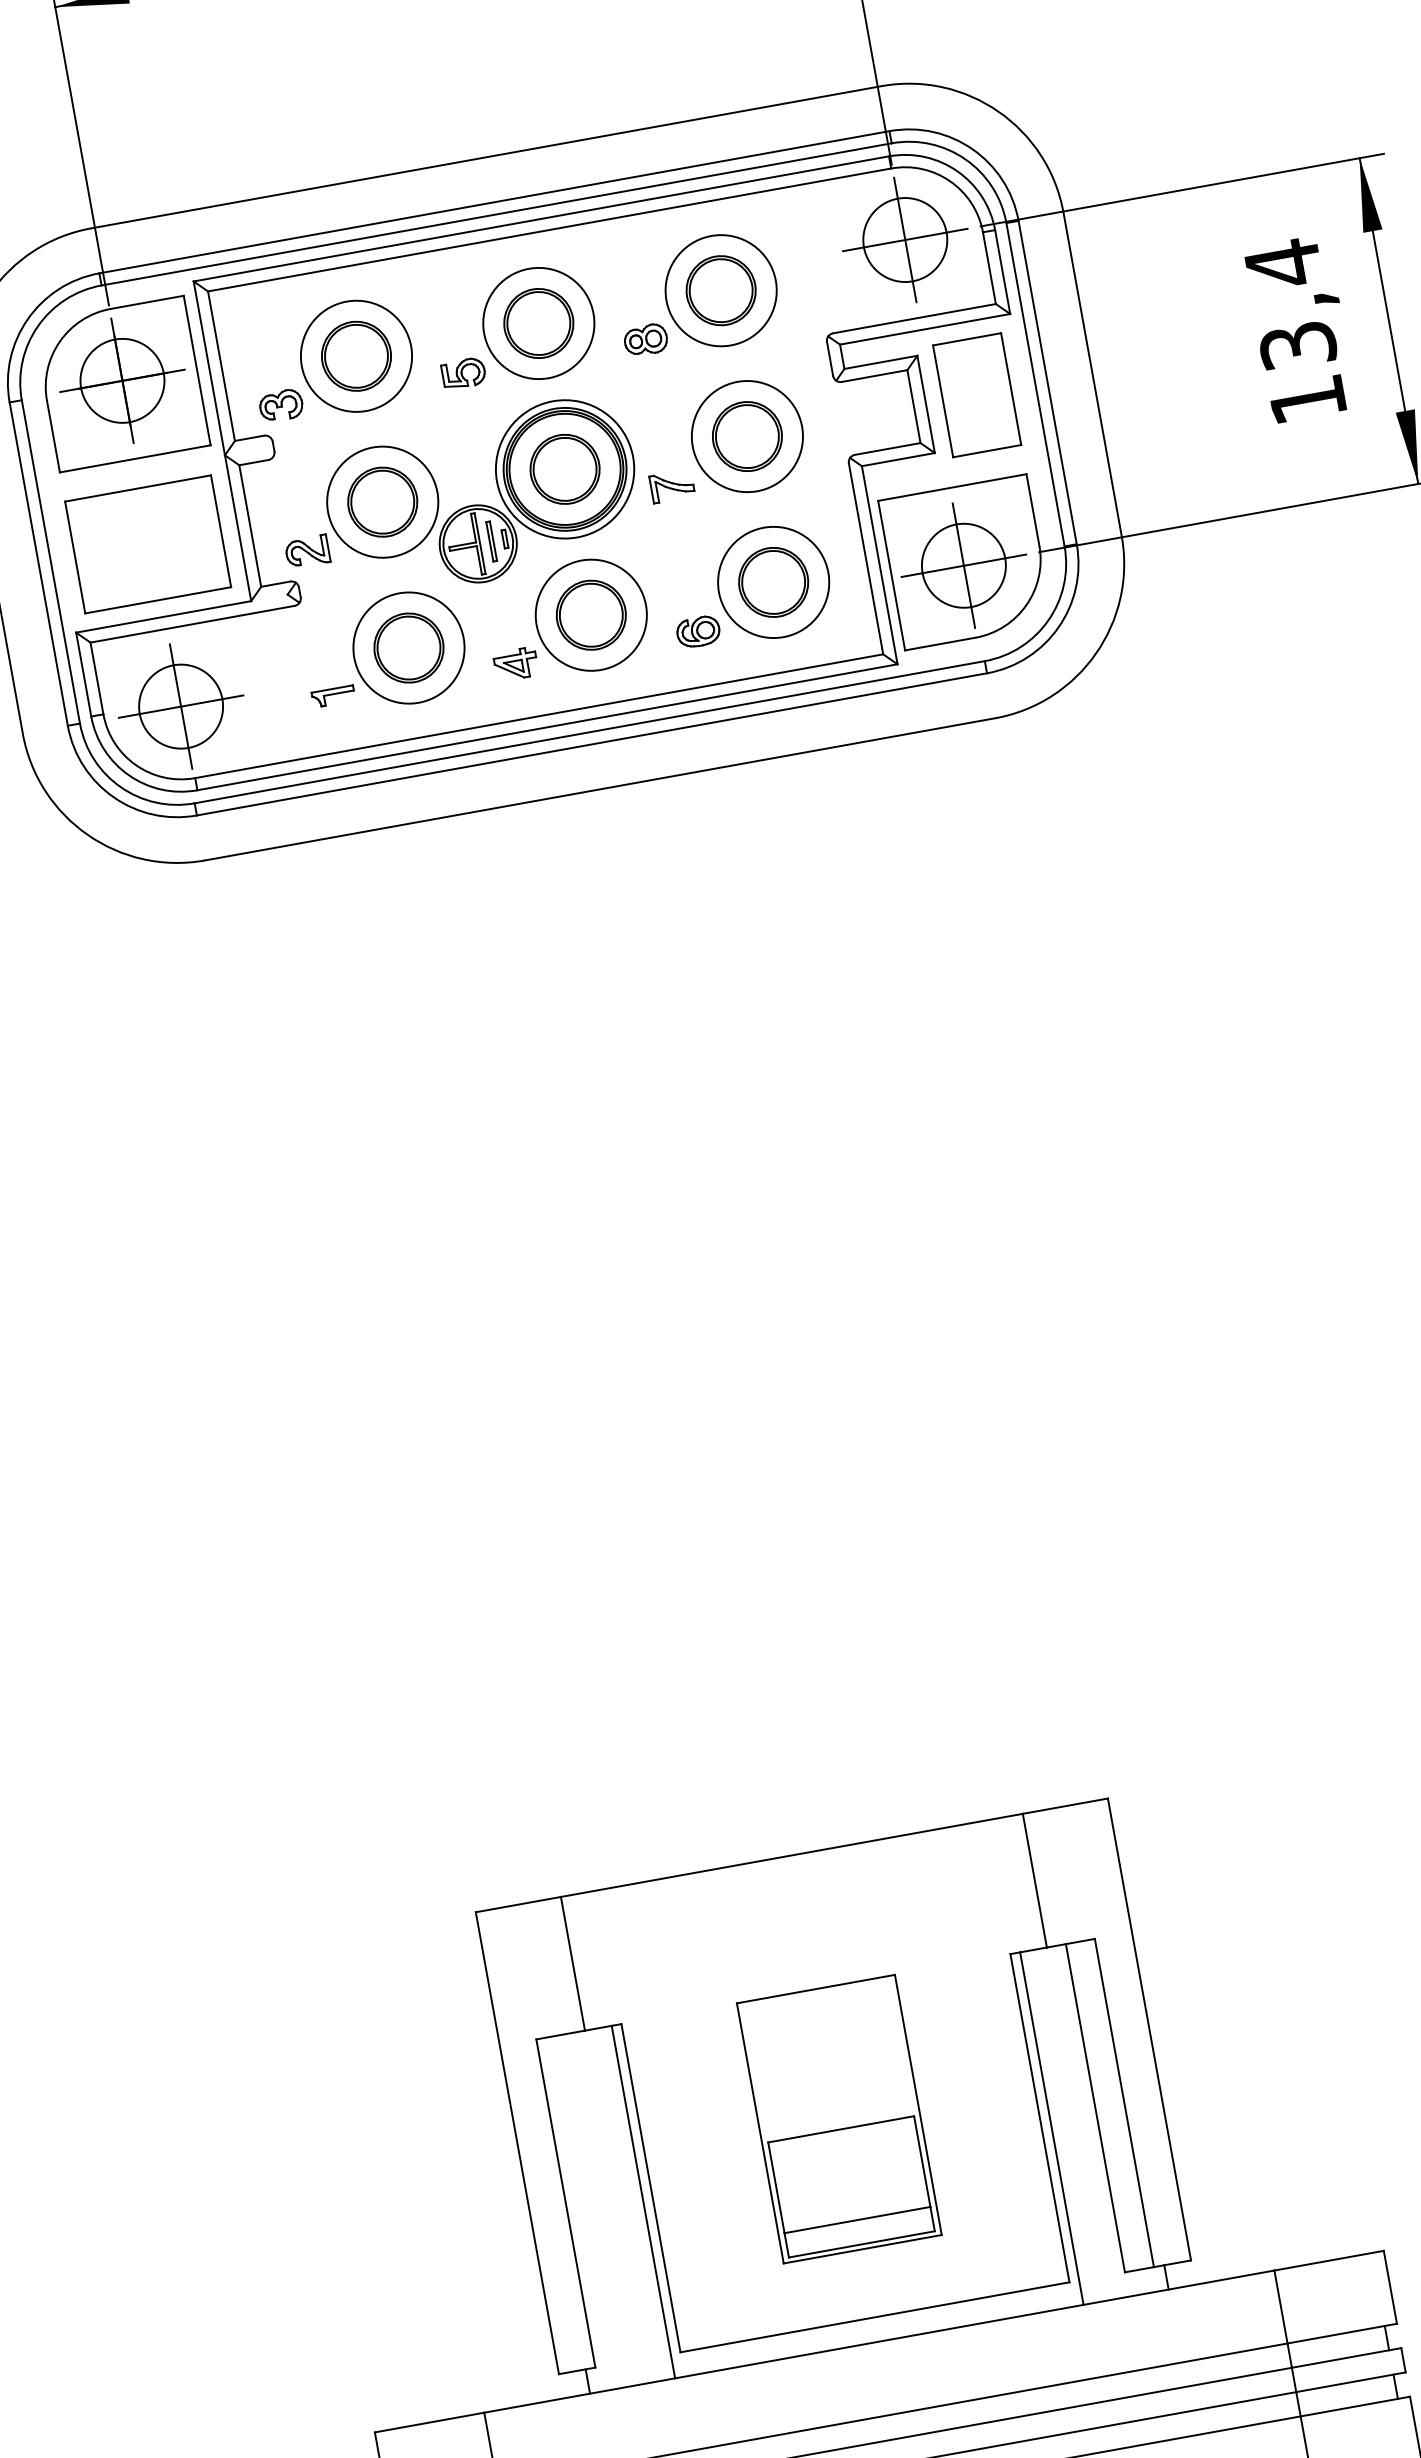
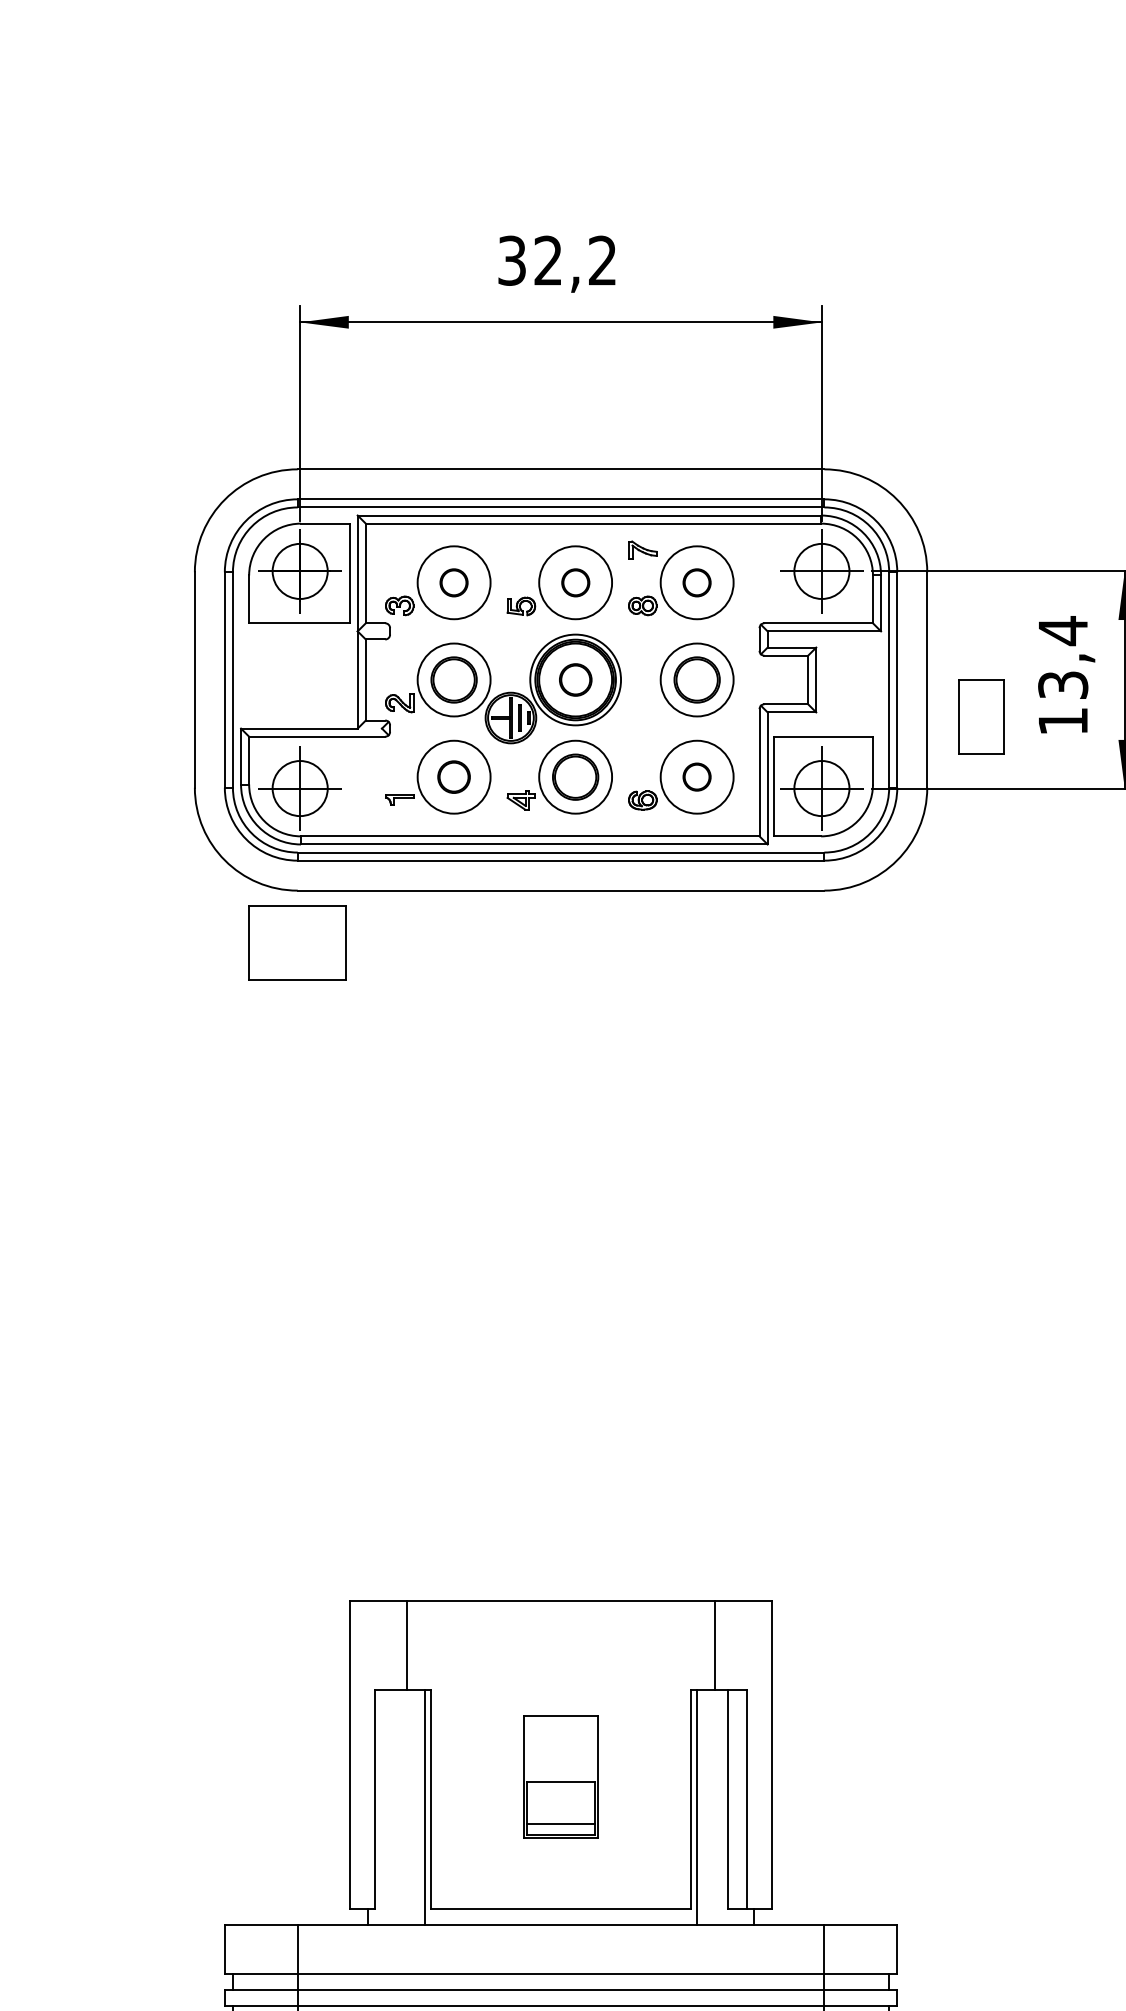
part: (720, 290) -> (696, 582), size x0.6
part: (538, 323) -> (575, 582), size x0.6
part: (355, 356) -> (453, 582), size x0.6
part: (977, 394) -> (981, 716), moved
part: (564, 468) -> (575, 679), size x0.7
part: (671, 485) -> (642, 549), moved
part: (147, 543) -> (297, 942), moved
part: (772, 581) -> (696, 776), size x0.6
part: (407, 647) -> (453, 776), size x0.7
part: (838, 2118) -> (560, 1776), size x0.7

